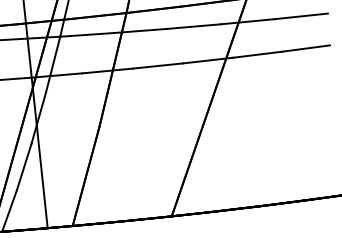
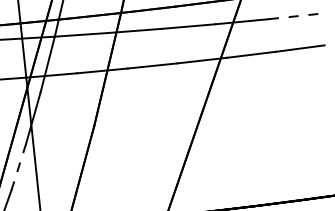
line: (301, 16) -> (296, 16), solid -> dashed
line: (24, 167) -> (19, 167), solid -> dashed

